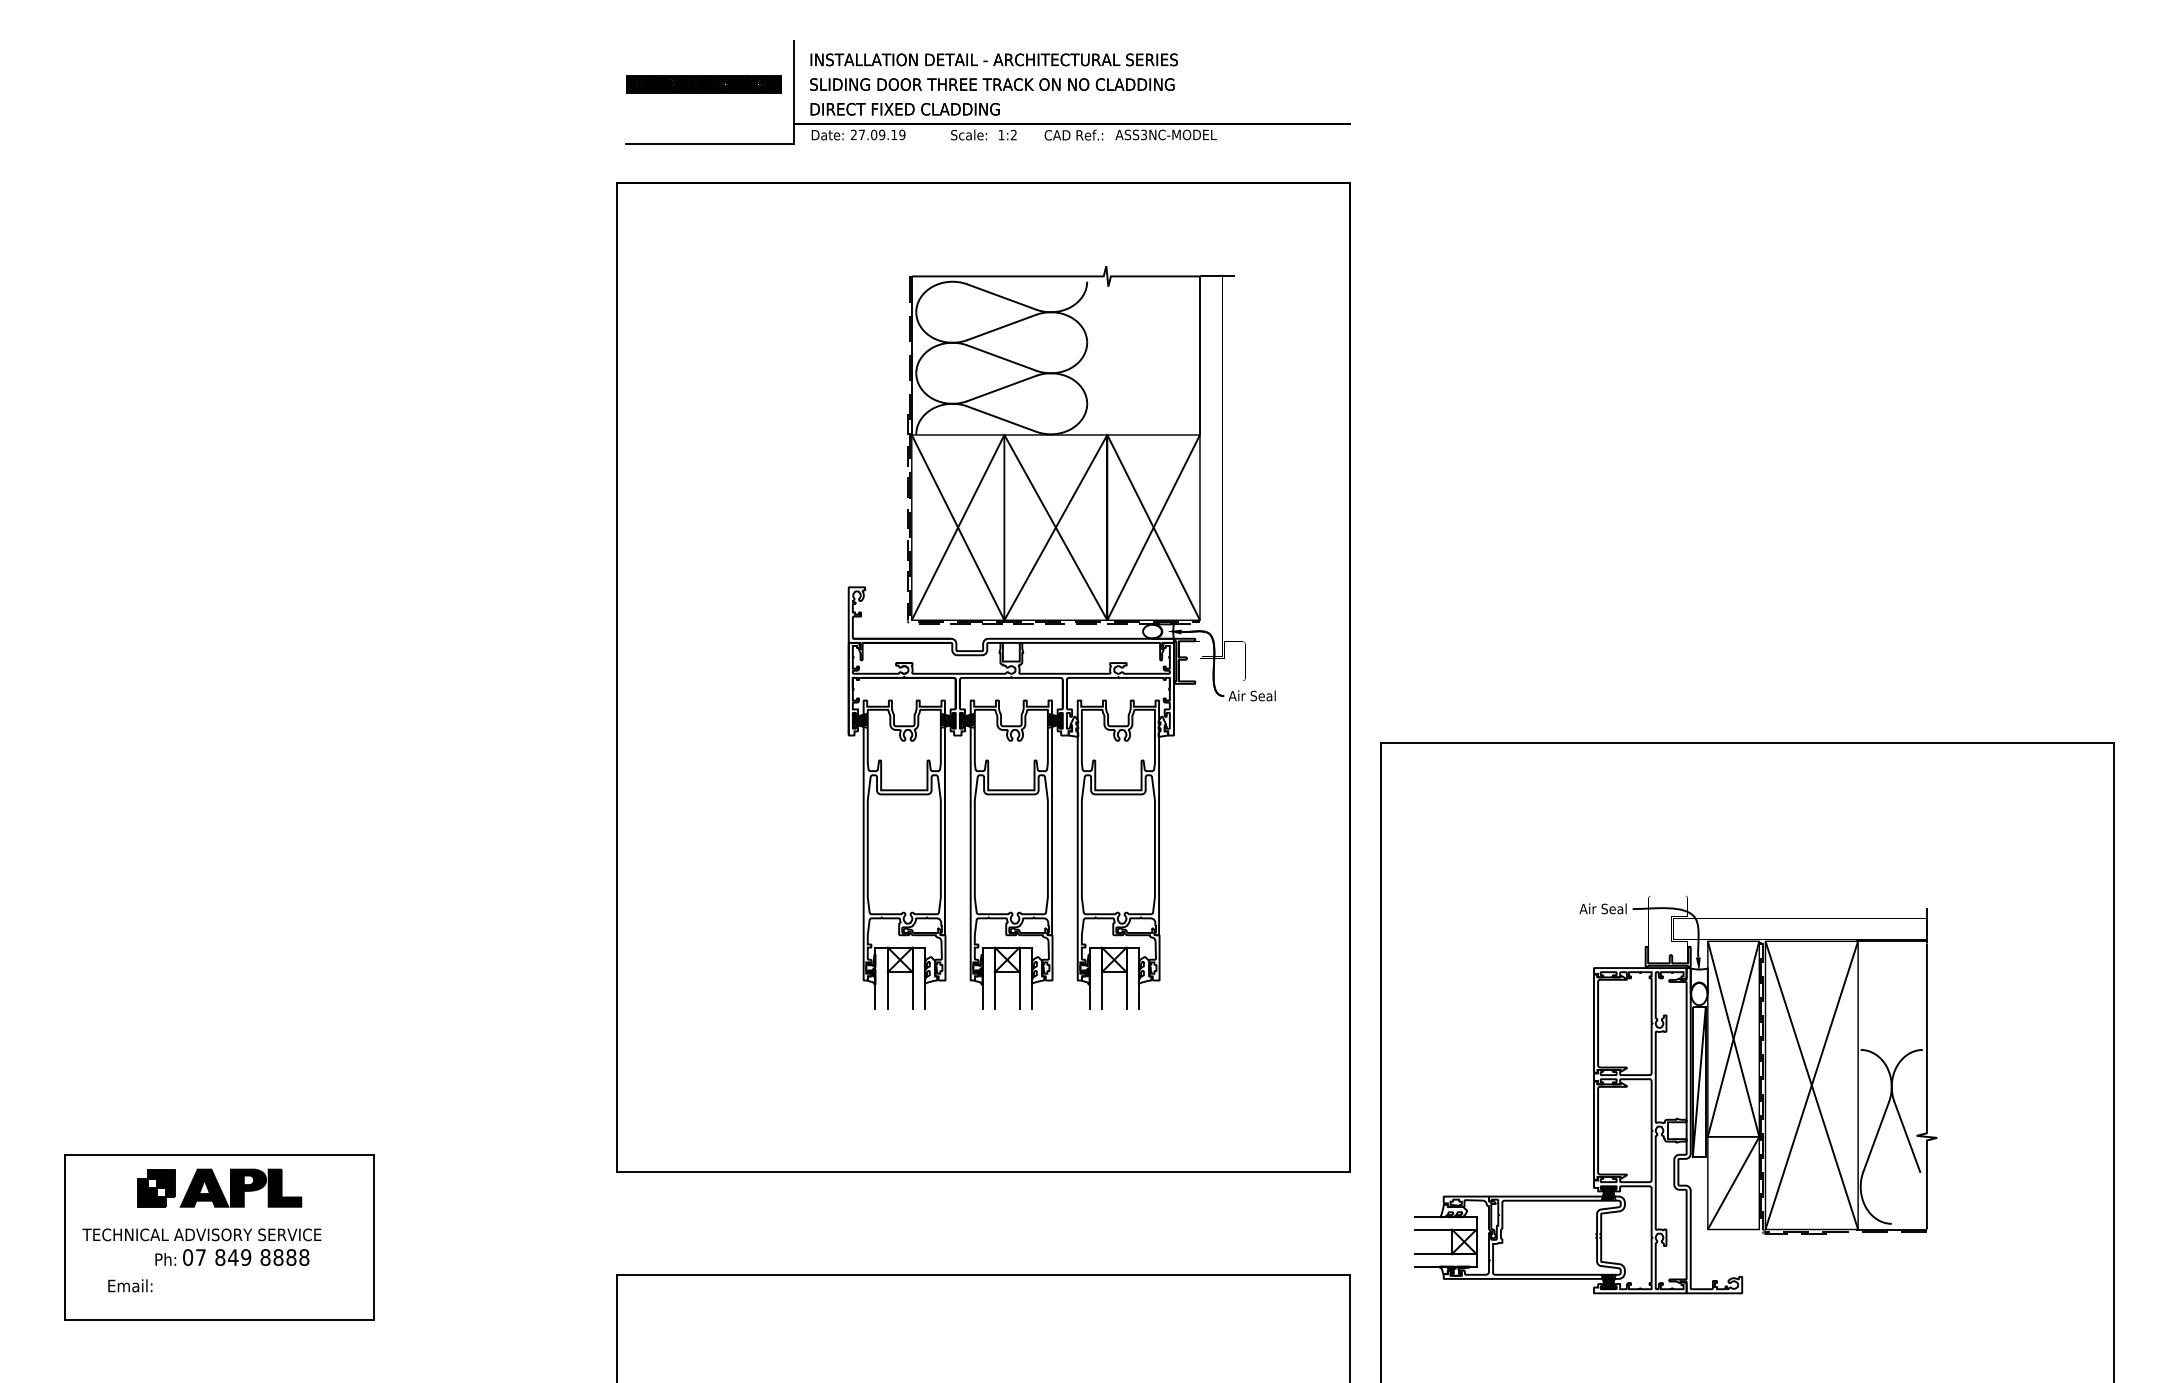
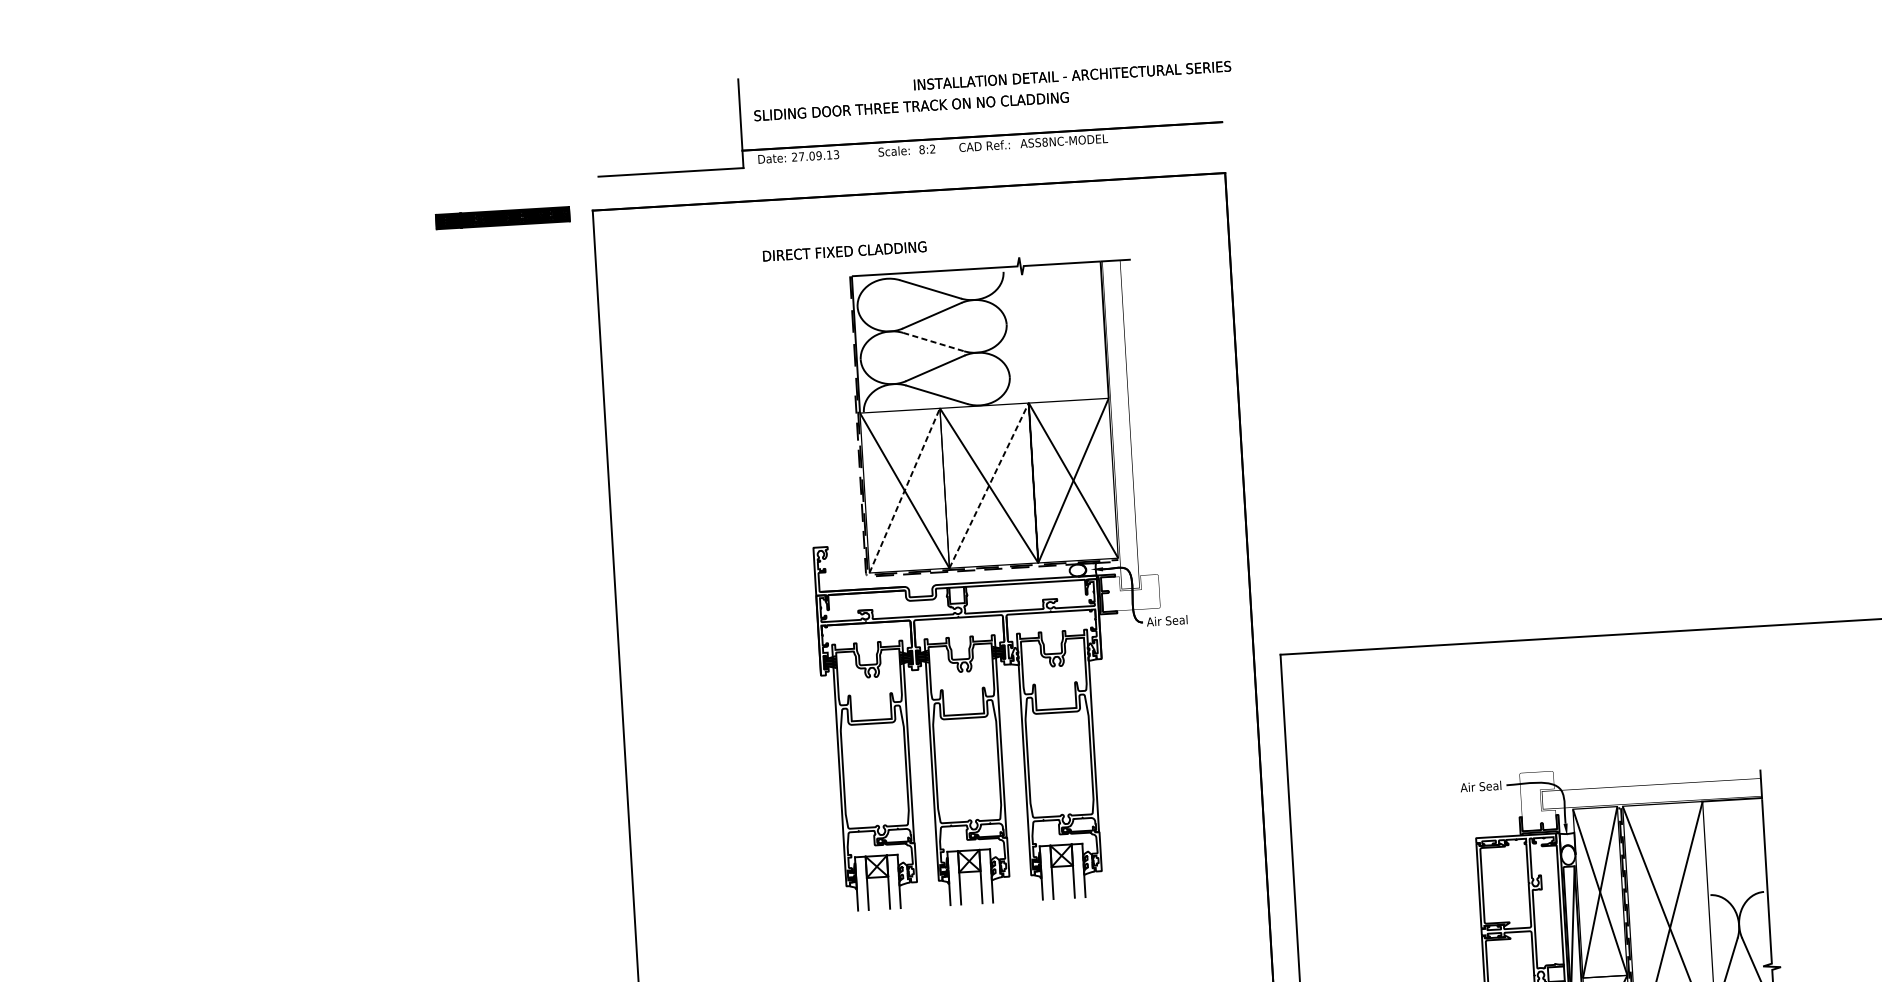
text: (993, 59) -> (1071, 75), moved
part: (703, 84) -> (502, 218), moved
text: (904, 108) -> (844, 250), moved
text: (902, 134) -> (836, 154), 27.09.19 -> 27.09.13
text: (1001, 134) -> (922, 149), 1:2 -> 8:2
text: (1144, 134) -> (1045, 141), ASS3NC-MODEL -> ASS8NC-MODEL
line: (1001, 358) -> (933, 342), solid -> dashed
line: (958, 527) -> (905, 490), solid -> dashed
line: (1055, 527) -> (988, 485), solid -> dashed

